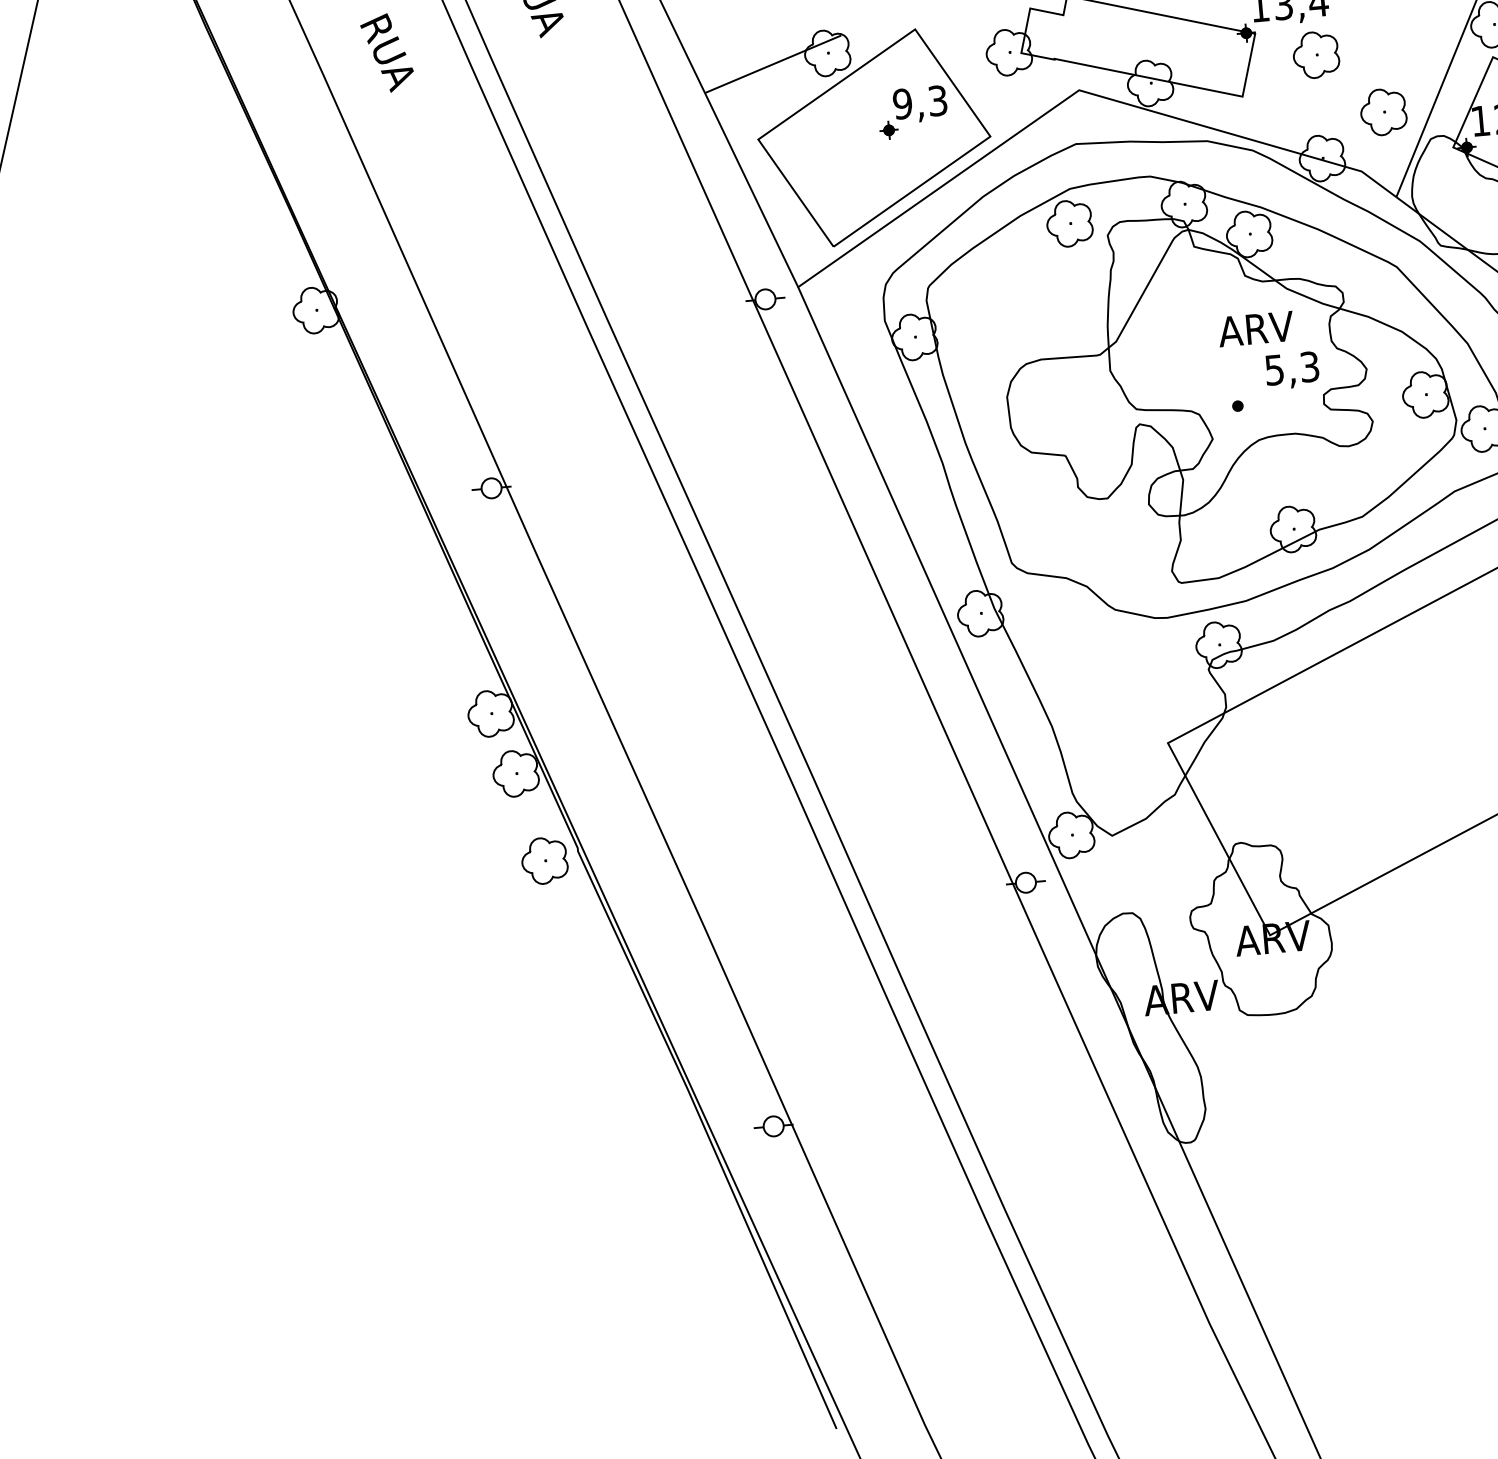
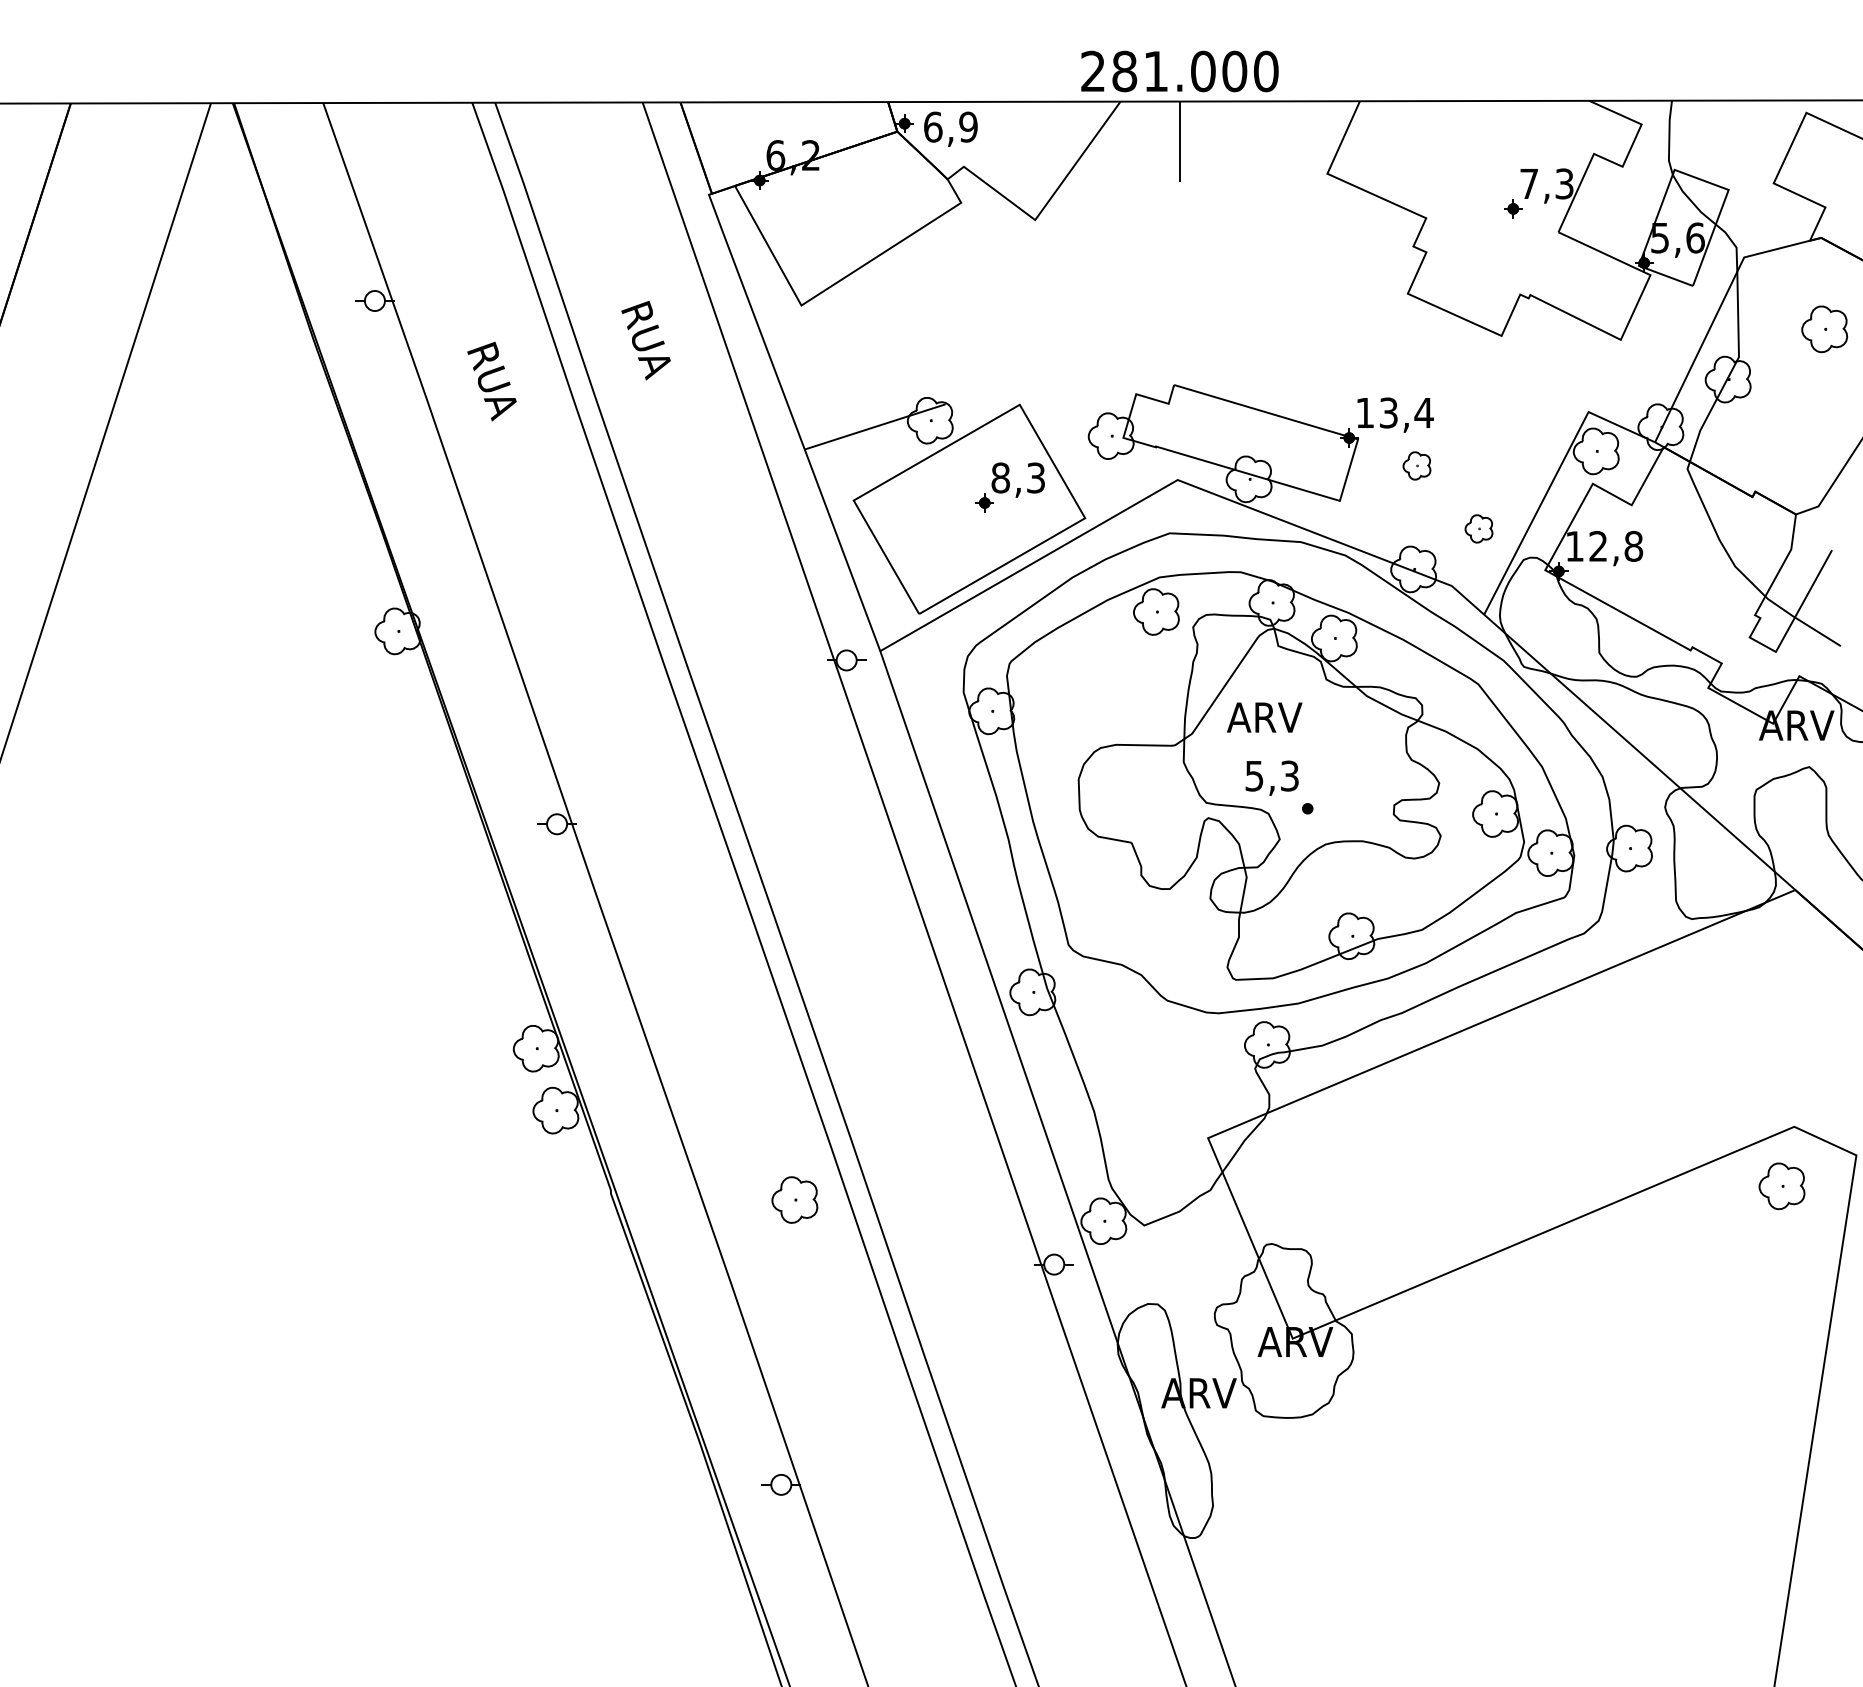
part: (1315, 54) -> (1416, 465), size x0.6
text: (902, 103) -> (1000, 477), 9,3 -> 8,3
part: (1383, 111) -> (1478, 528), size x0.6
text: (1255, 329) -> (1264, 717), moved
text: (1291, 369) -> (1271, 777), moved
part: (544, 860) -> (794, 1199), moved

